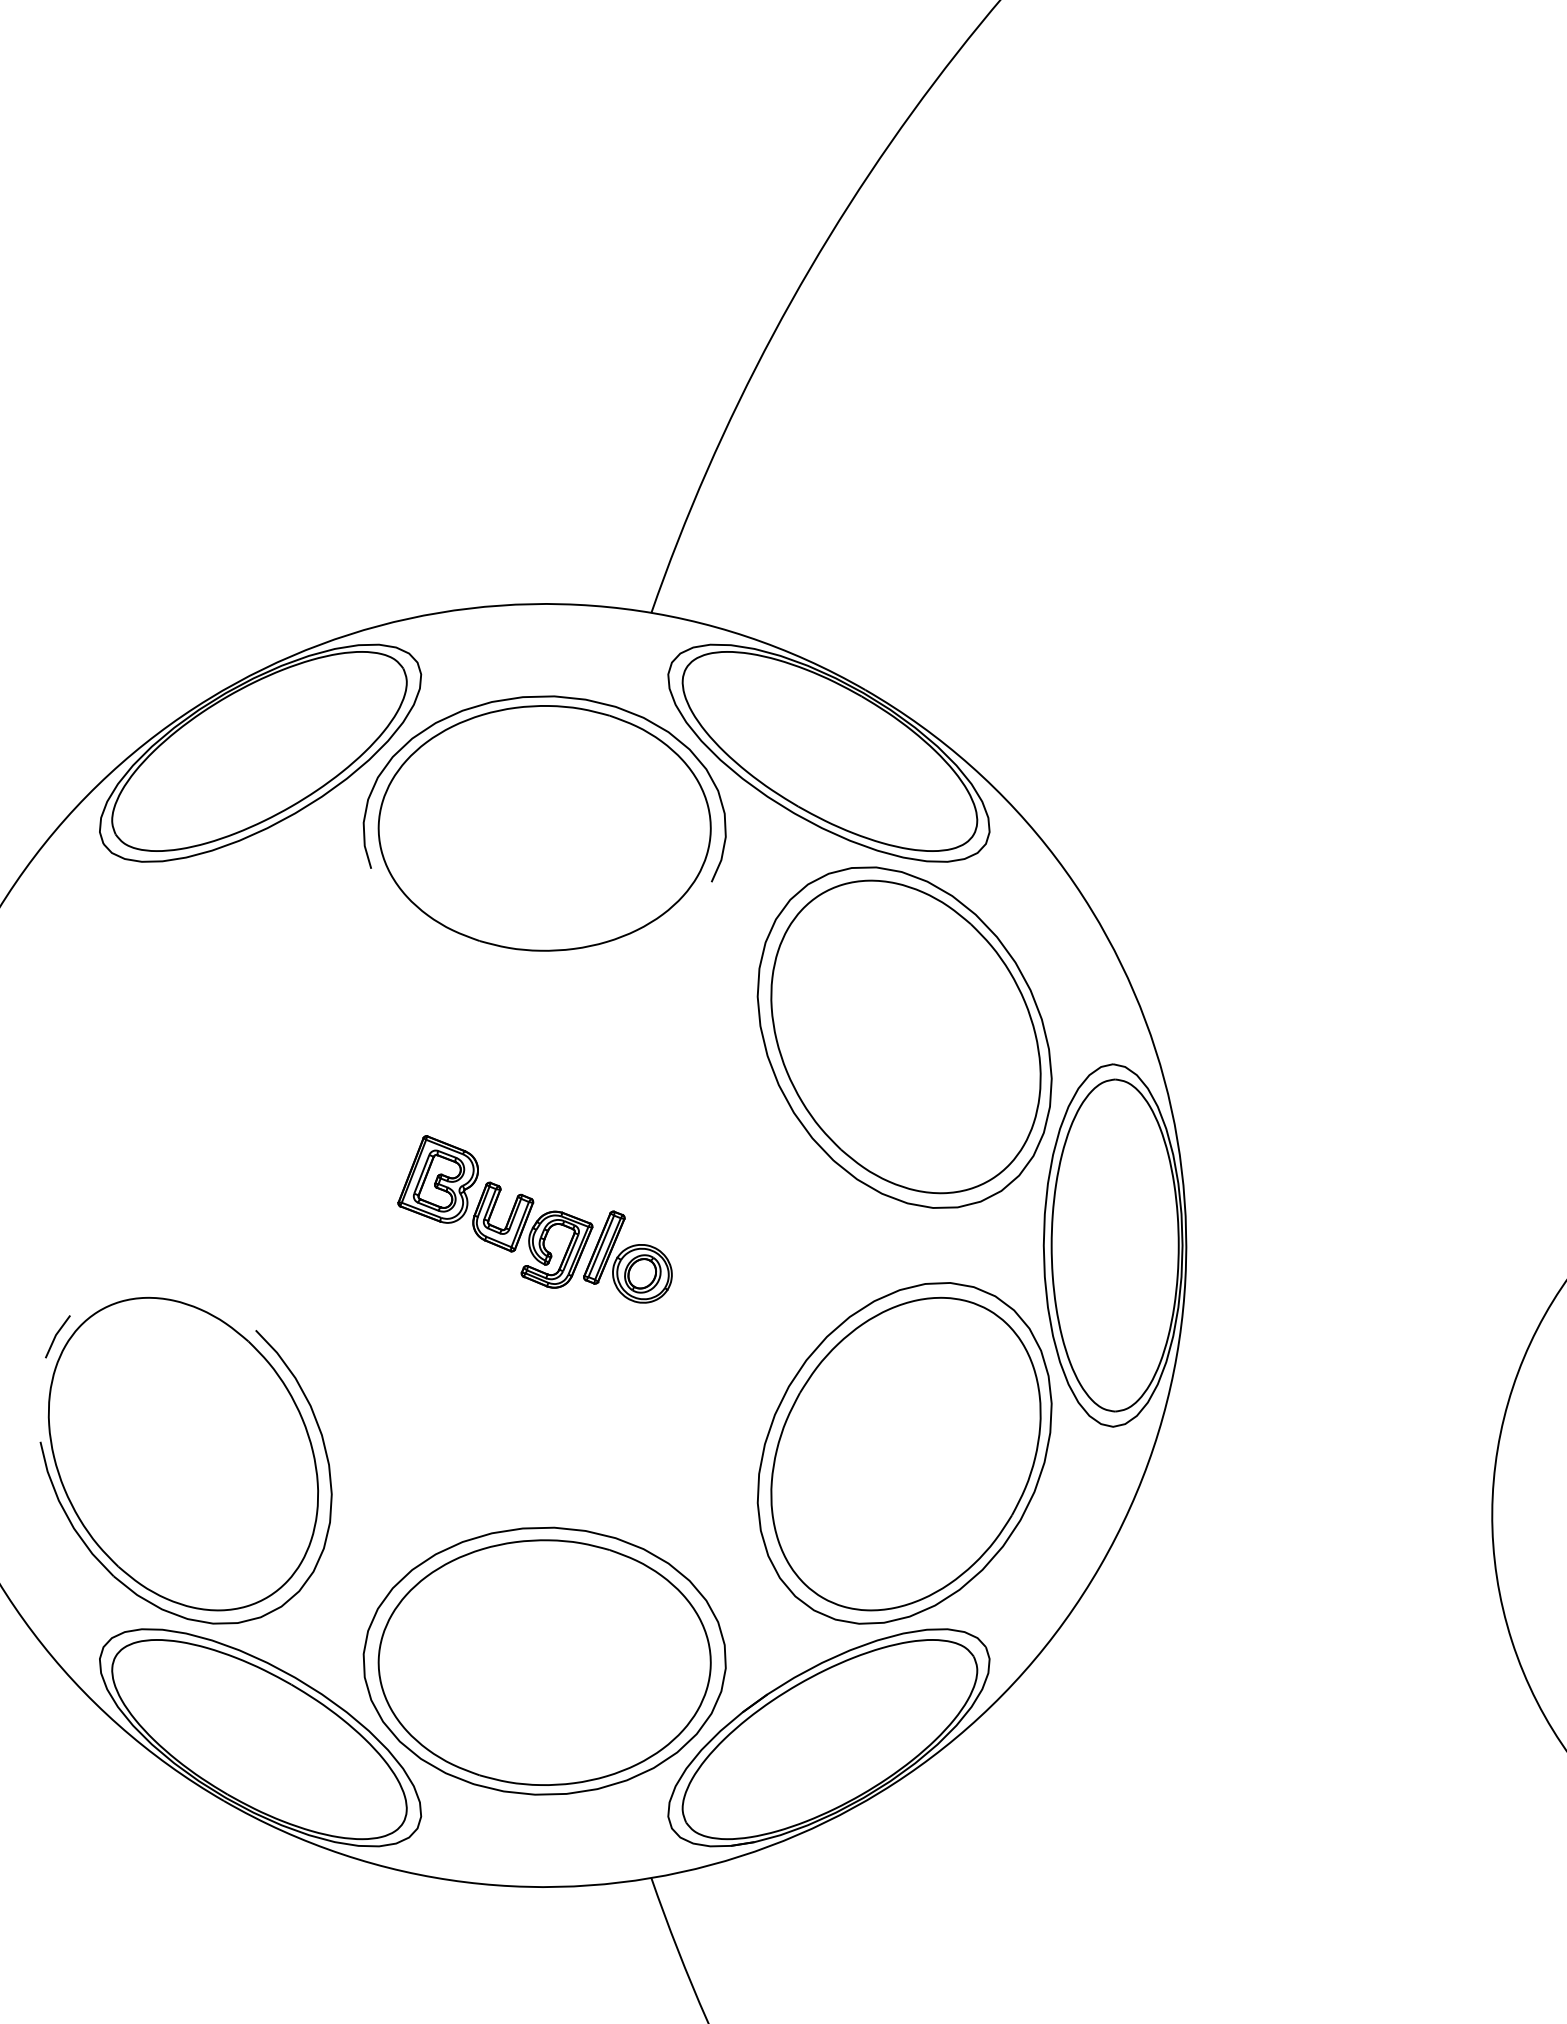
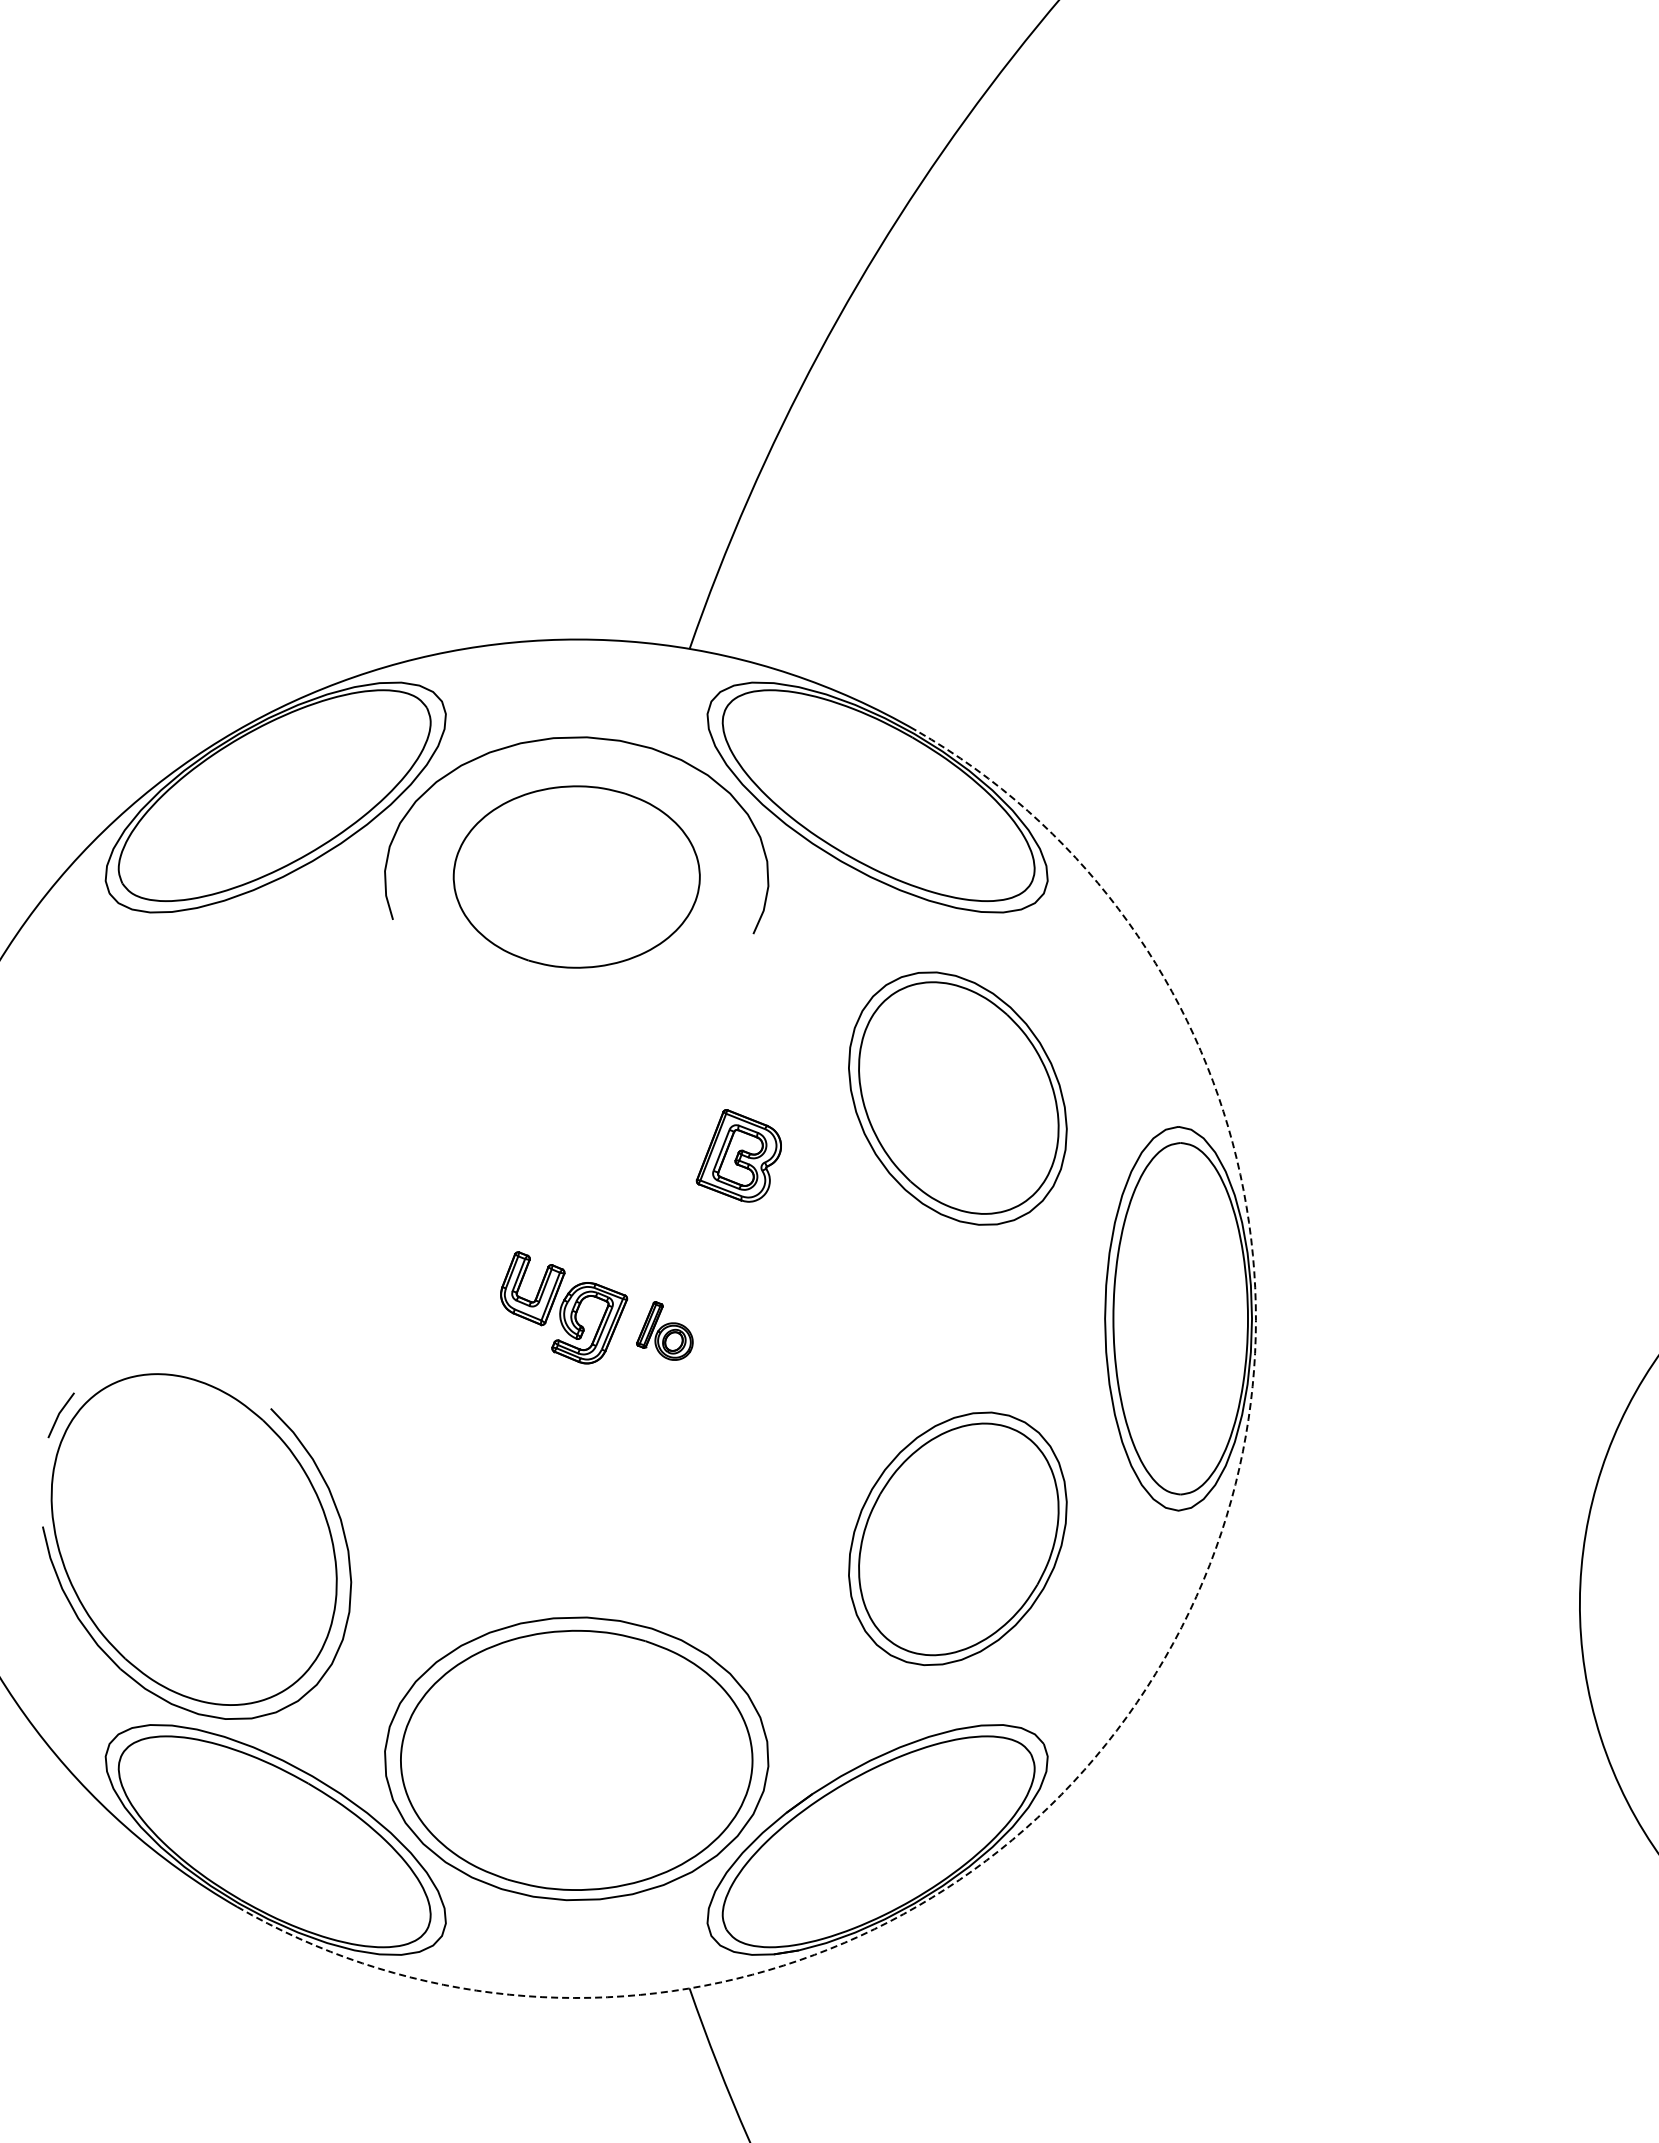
part: (544, 827) -> (576, 876), size x0.7
part: (904, 1037) -> (957, 1098), size x0.7
part: (437, 1179) -> (738, 1155), moved
part: (627, 1256) -> (664, 1330), size x0.6
part: (904, 1453) -> (957, 1538), size x0.7
arc: (1099, 1566) -> (1164, 1658), solid -> dashed

